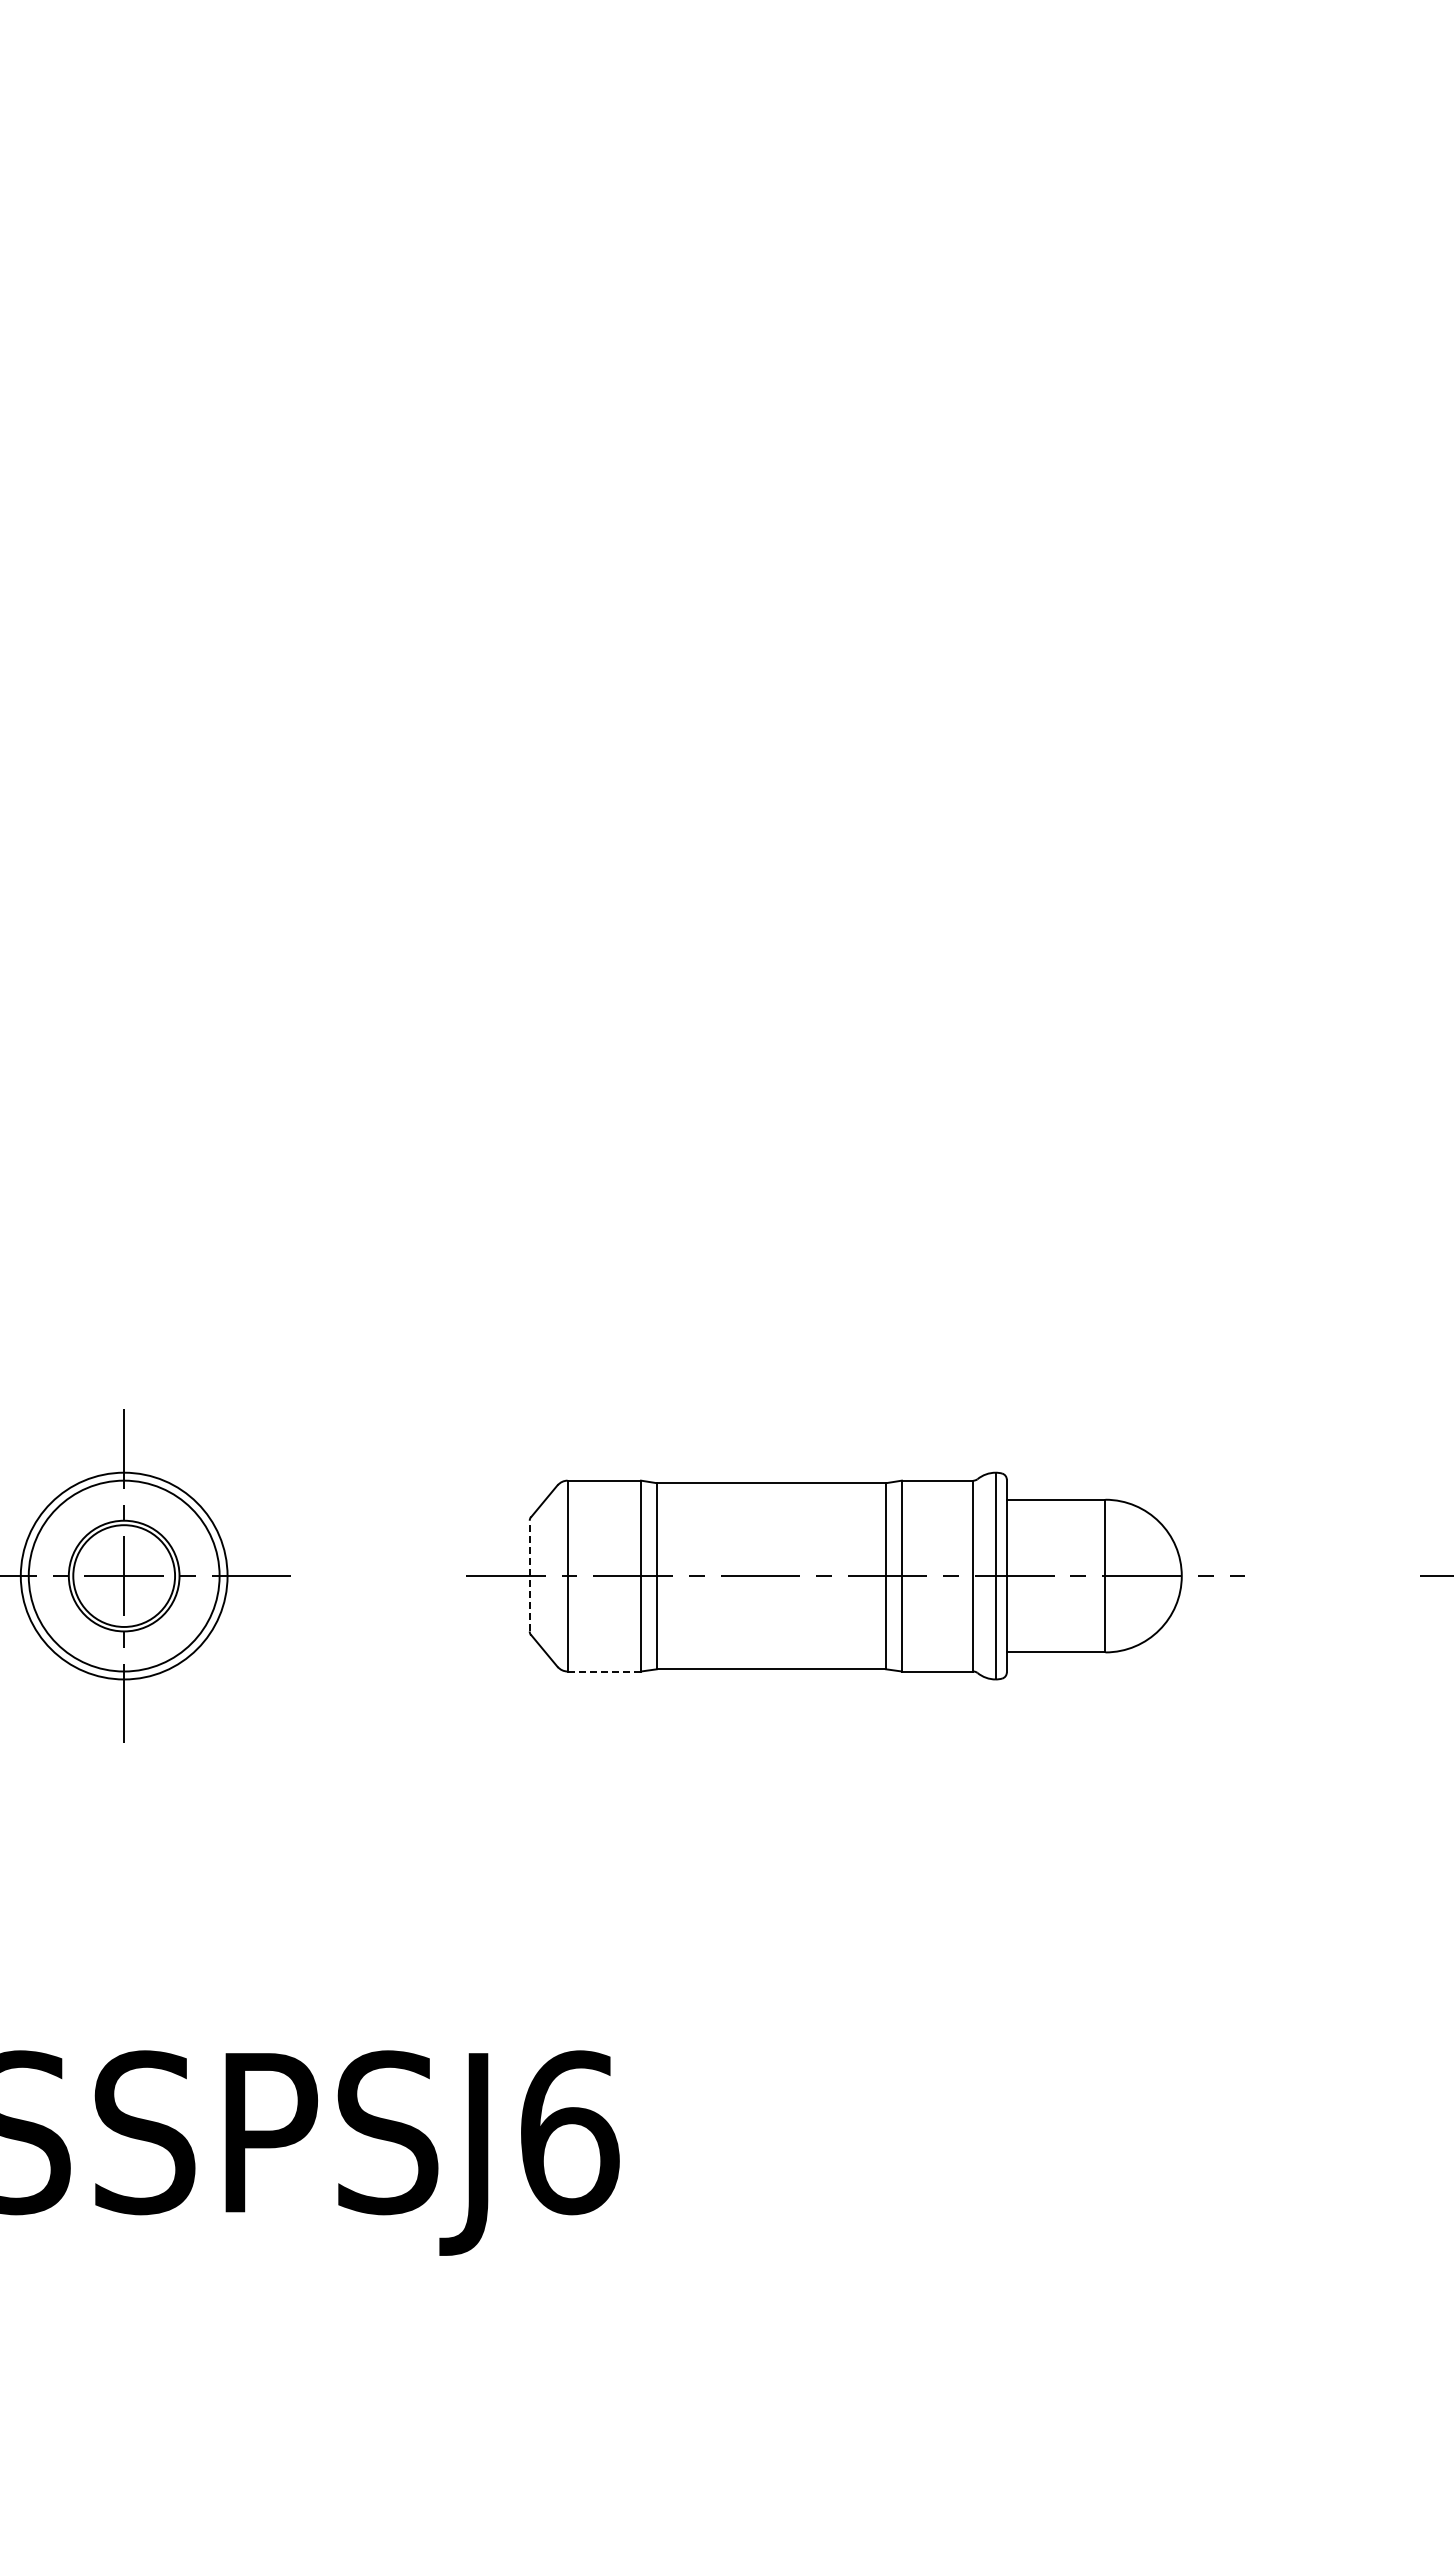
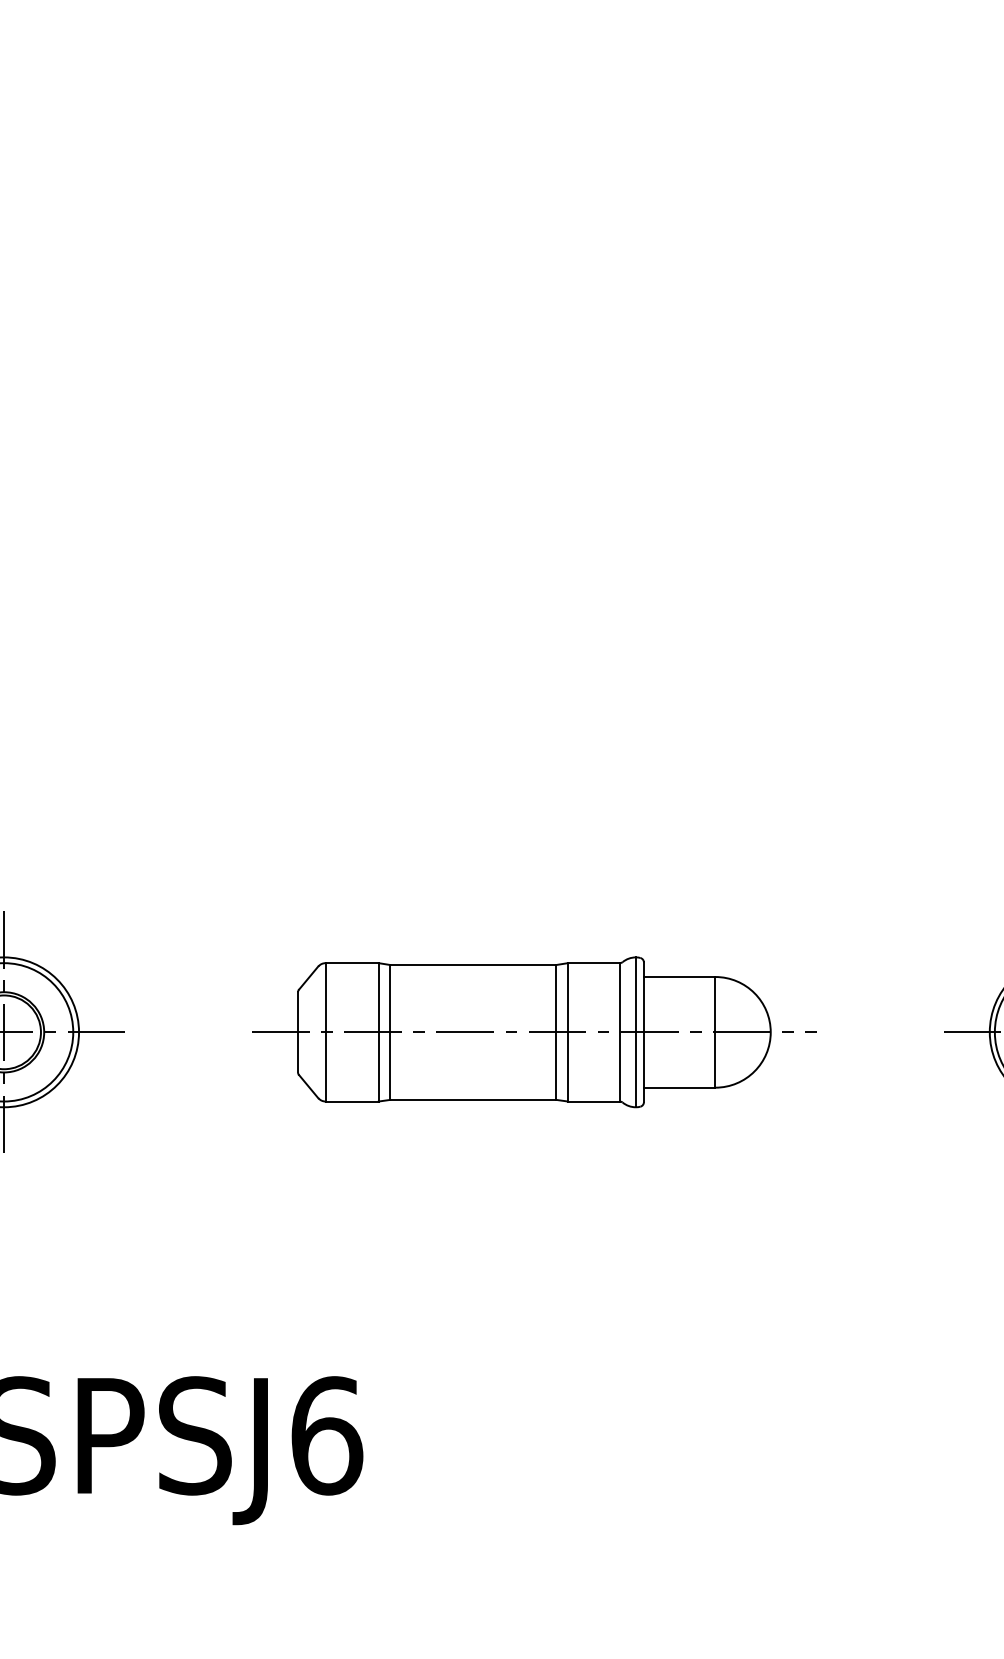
line: (529, 1575) -> (297, 1031), dashed -> solid
line: (604, 1671) -> (352, 1101), dashed -> solid

